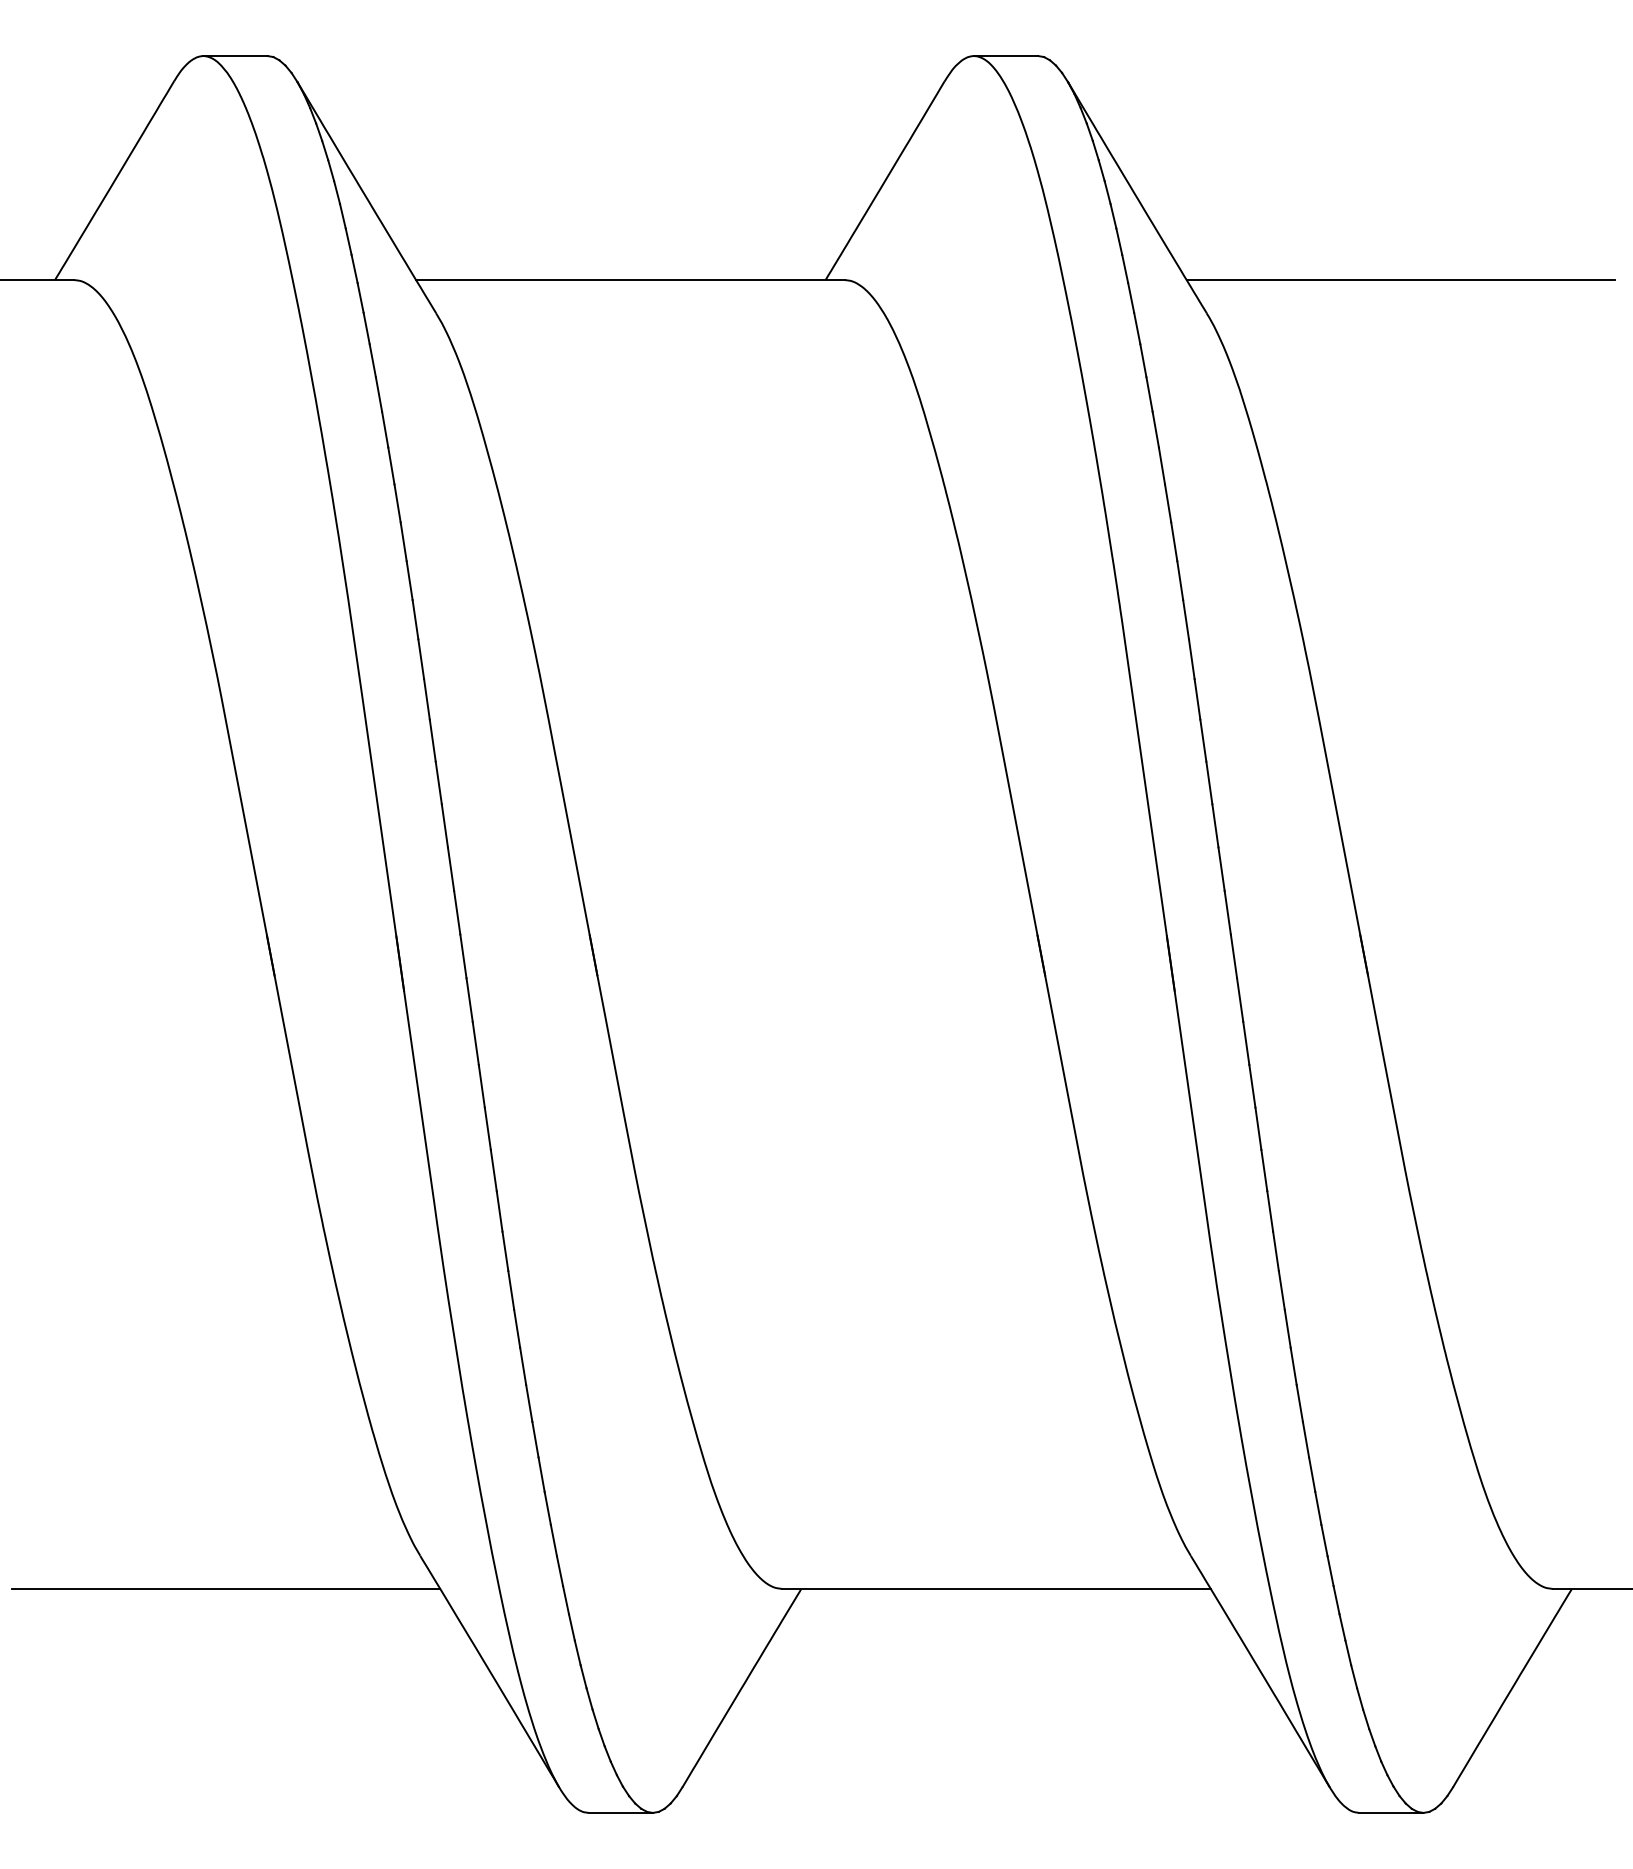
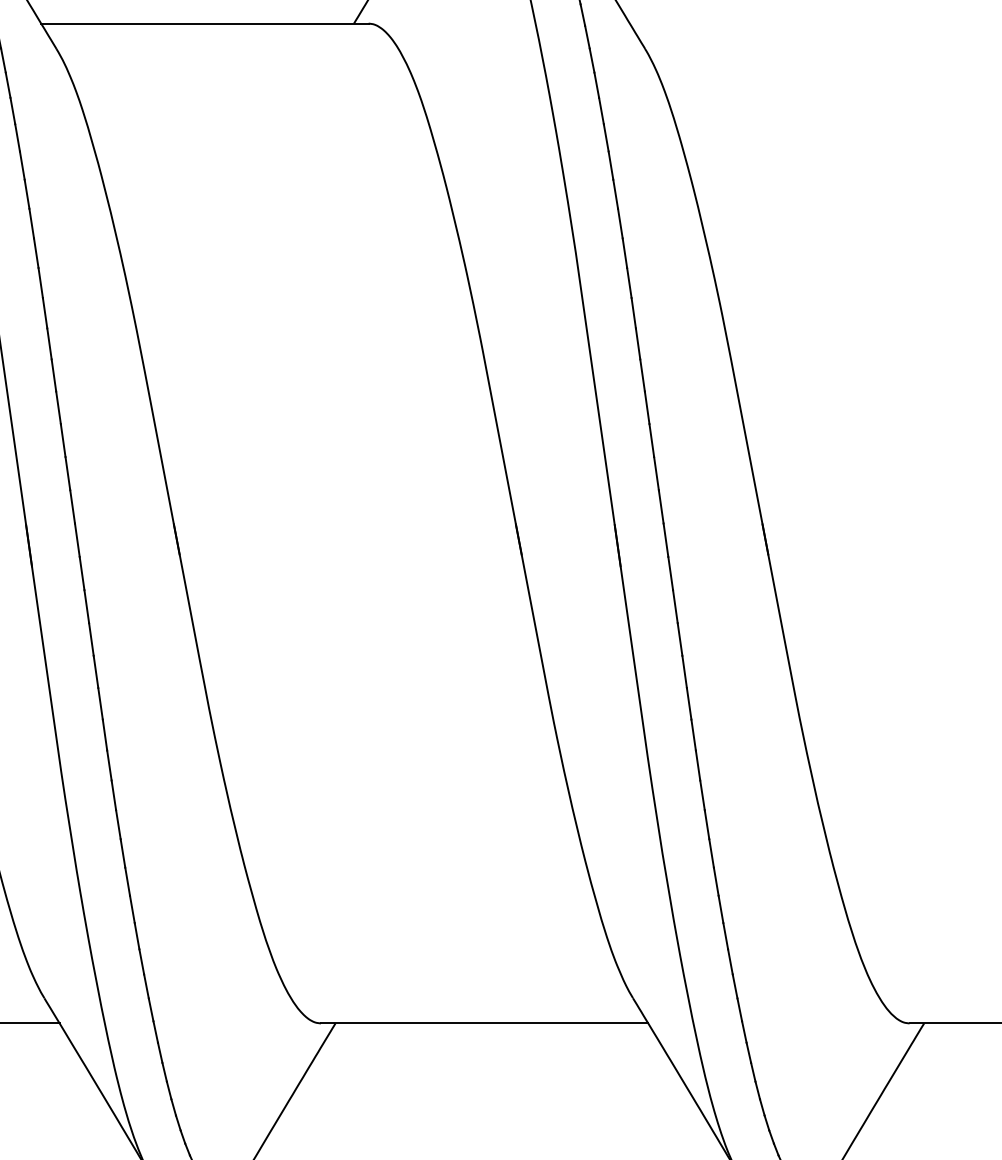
line: (1400, 280) -> (793, 23), removed

